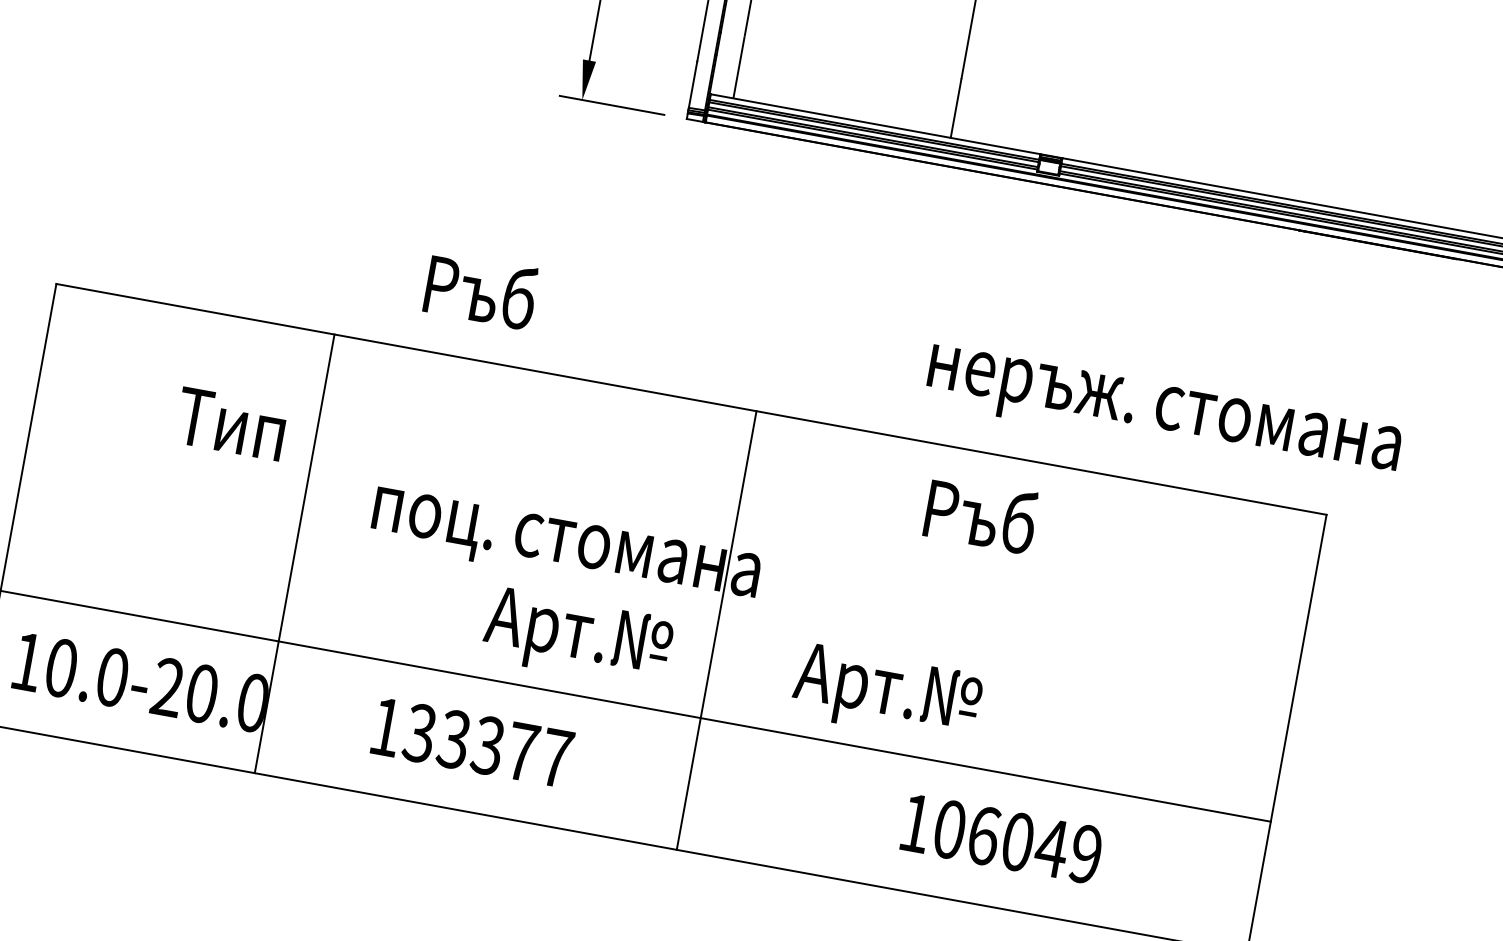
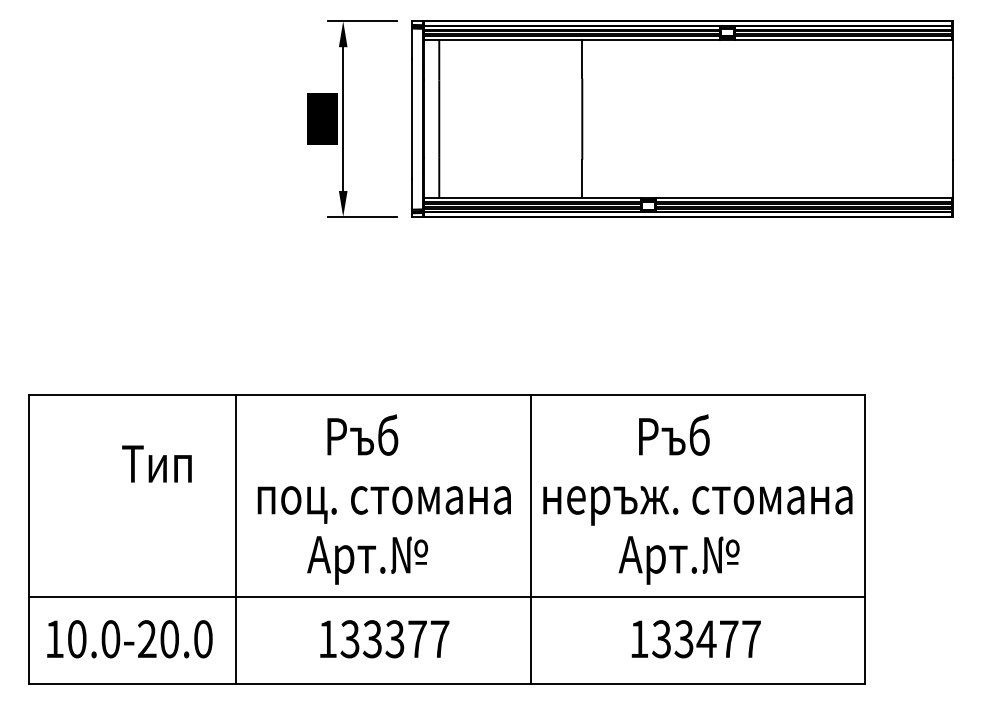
text: (480, 289) -> (362, 434), moved
text: (1162, 415) -> (697, 505), moved
text: (981, 514) -> (674, 434), moved
line: (294, 554) -> (236, 539), moved
line: (717, 630) -> (531, 539), moved
text: (577, 638) -> (367, 560), moved
text: (886, 694) -> (678, 560), moved
text: (472, 743) -> (384, 639), moved
text: (1017, 842) -> (706, 639), 106049 -> 133477

